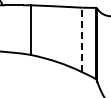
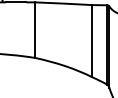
line: (82, 39) -> (92, 40), dashed -> solid

